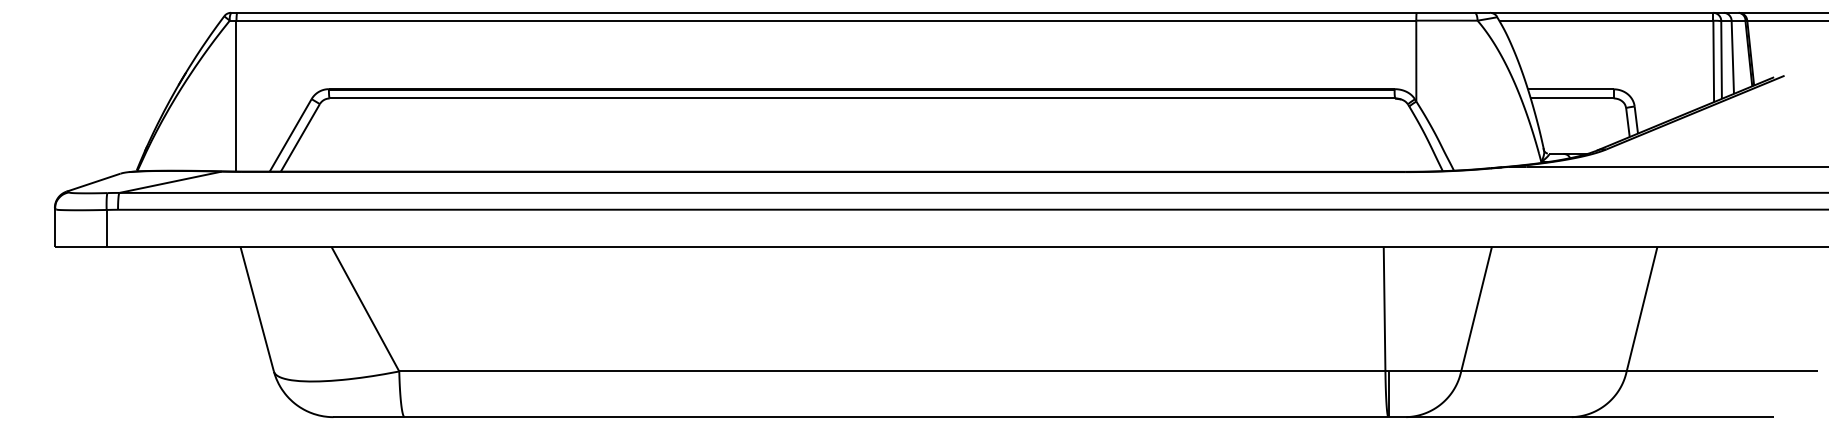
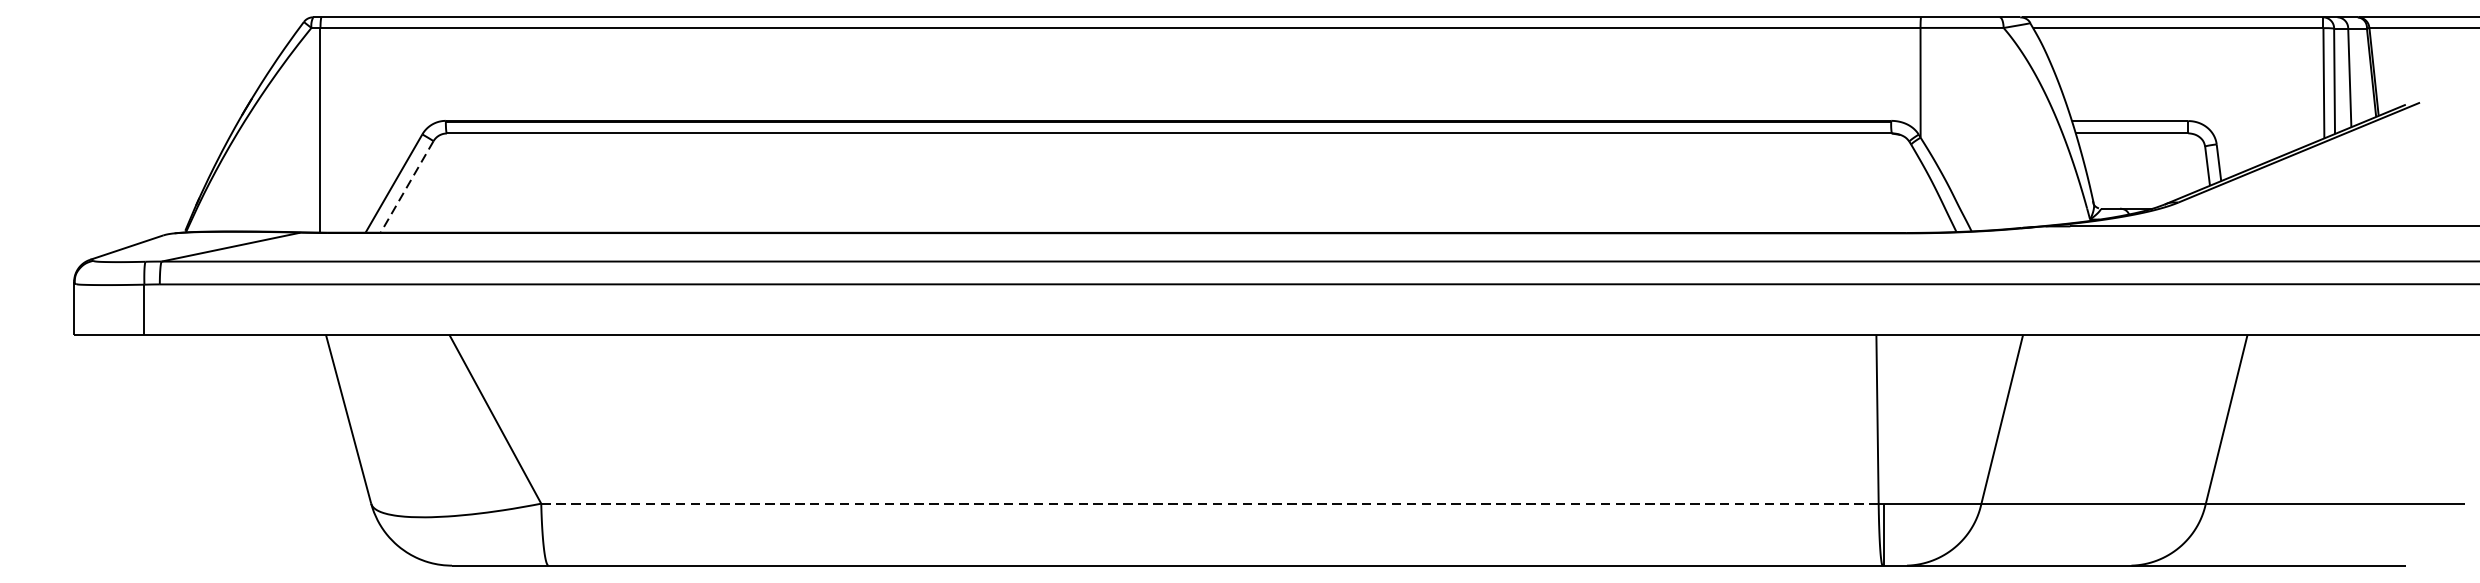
line: (300, 137) -> (407, 186), solid -> dashed
line: (891, 371) -> (1208, 503), solid -> dashed

